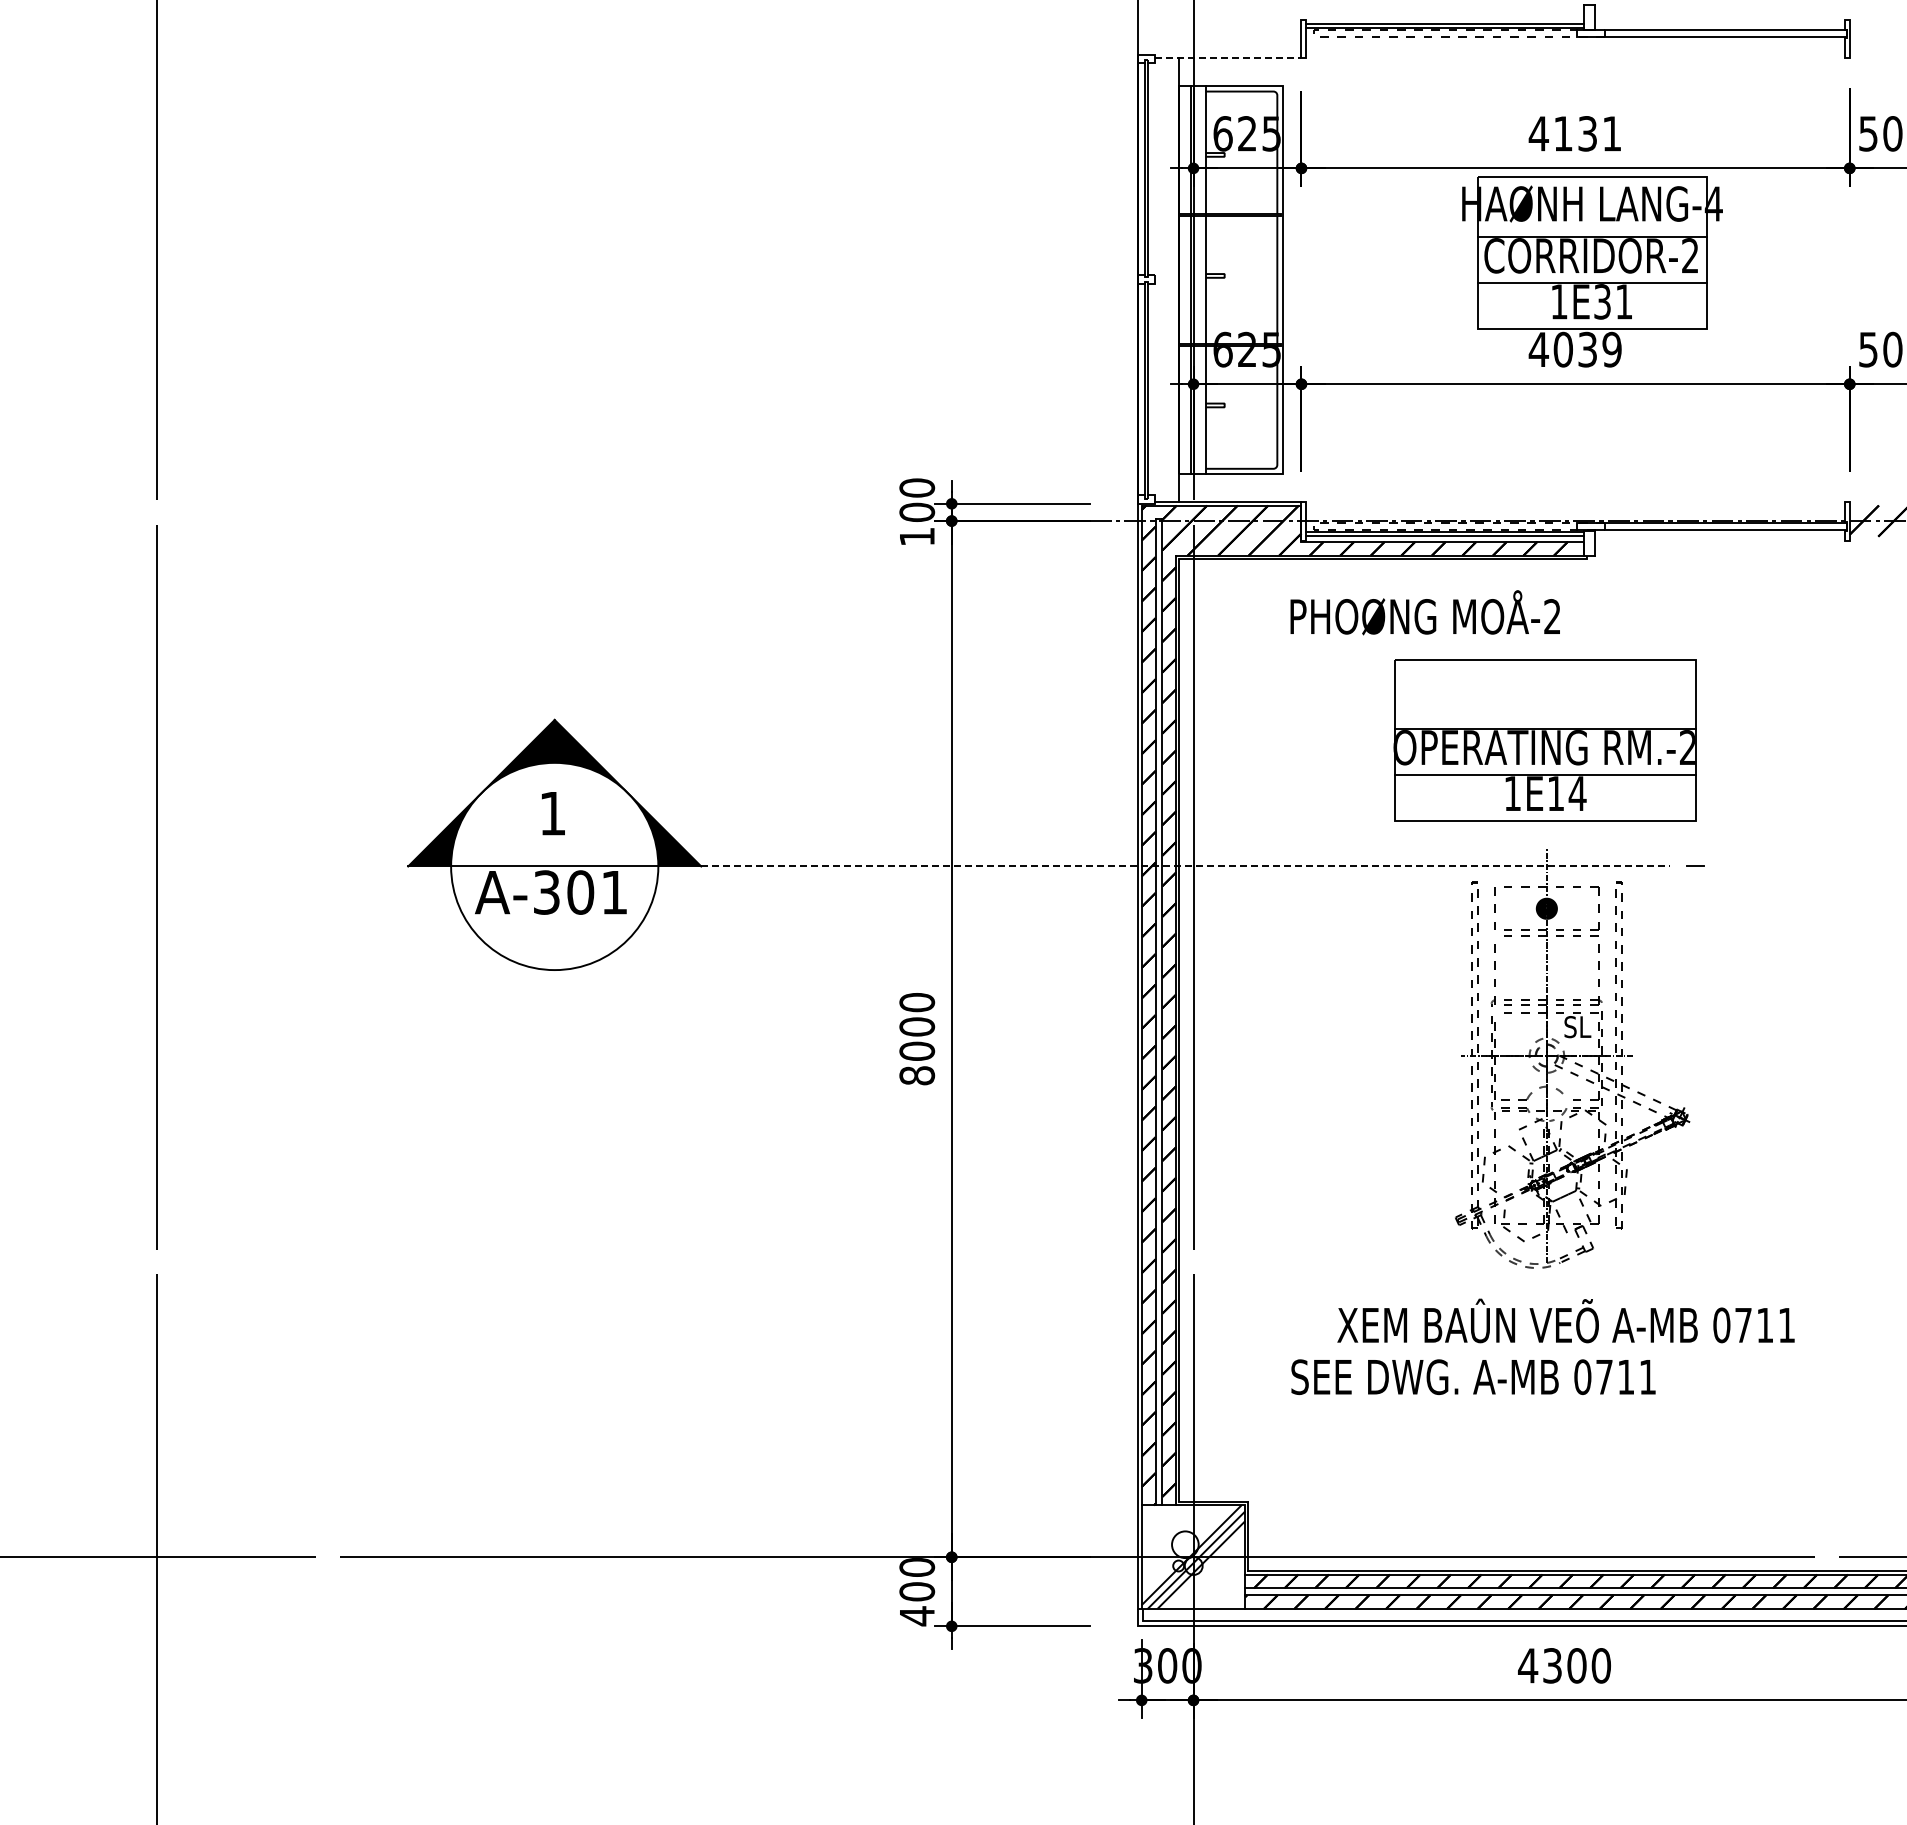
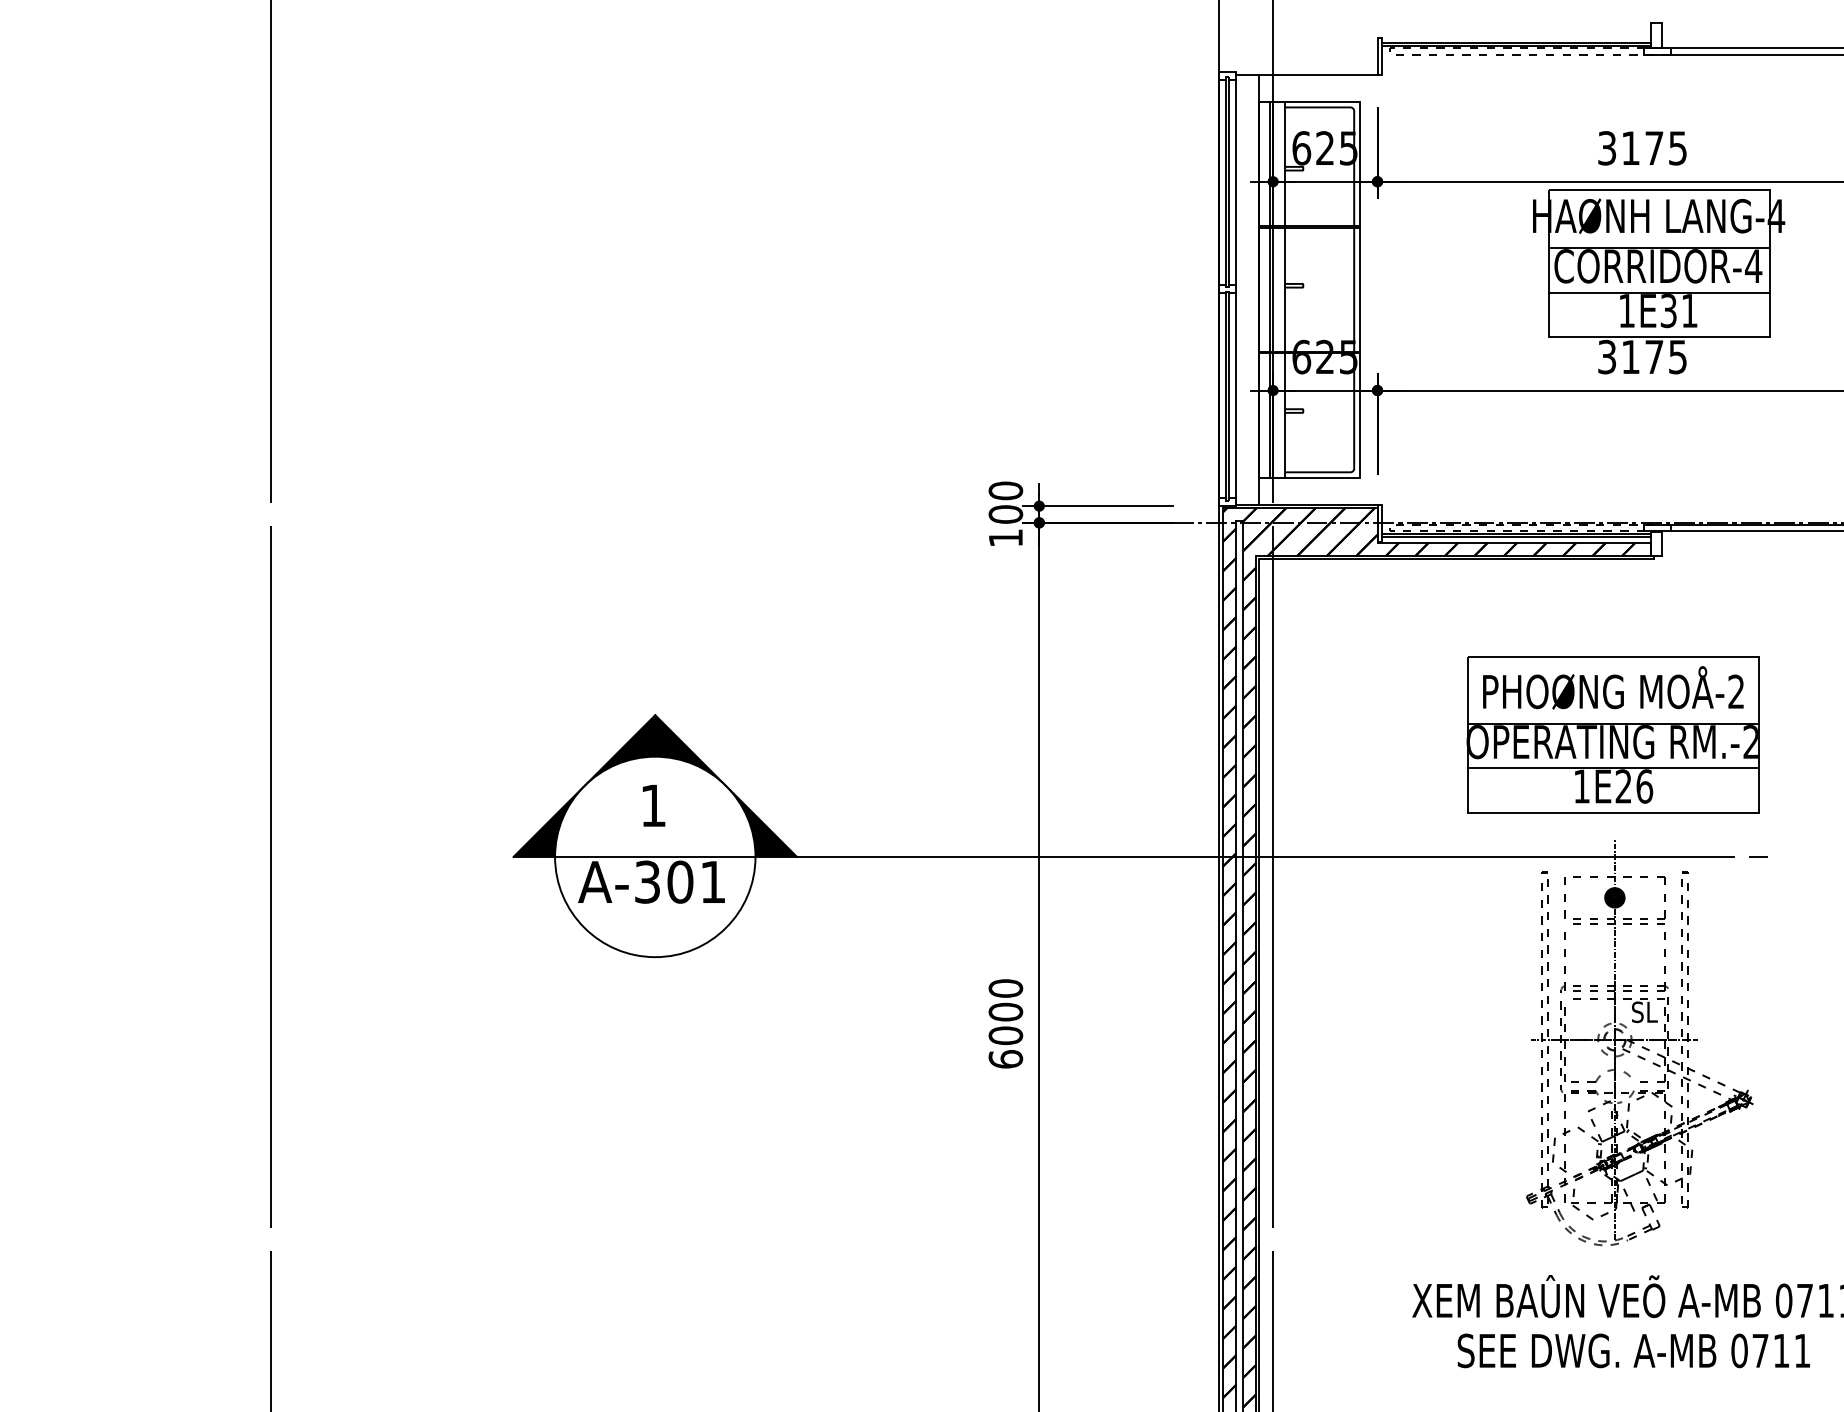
line: (1228, 57) -> (1306, 74), dashed -> solid
text: (1574, 133) -> (1641, 148), 4131 -> 3175
line: (1154, 169) -> (1235, 182), added
text: (1690, 255) -> (1753, 266), CORRIDOR-2 -> CORRIDOR-4
text: (1574, 349) -> (1641, 356), 4039 -> 3175
line: (1154, 389) -> (1235, 395), added
text: (1424, 612) -> (1612, 687), moved
text: (1566, 793) -> (1633, 786), 1E14 -> 1E26
line: (1186, 866) -> (1266, 856), dashed -> solid
text: (916, 1075) -> (1005, 1059), 8000 -> 6000
text: (1473, 1376) -> (1633, 1350), moved

